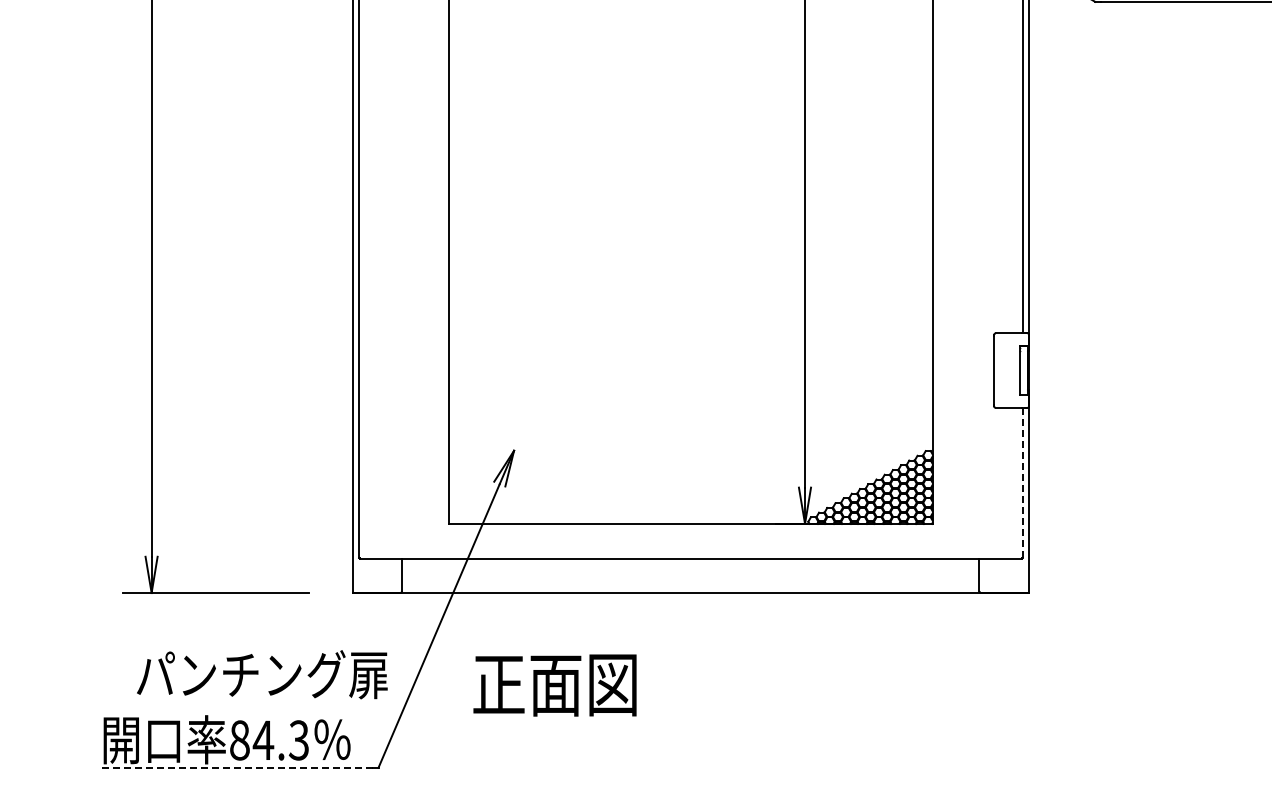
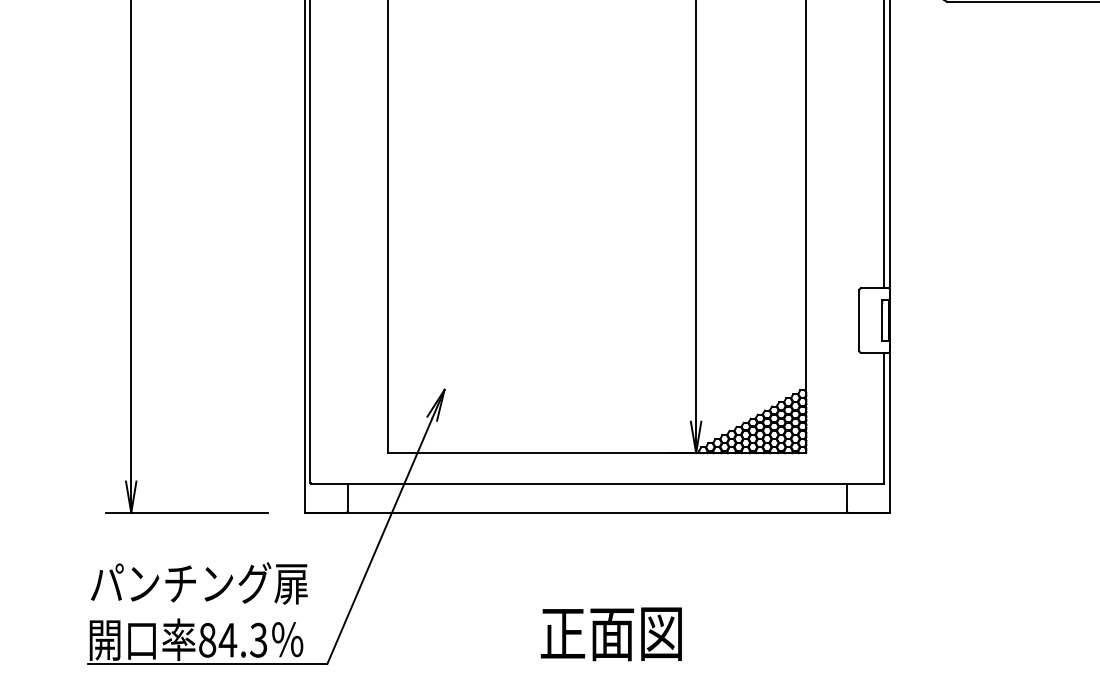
line: (1022, 482) -> (884, 417), dashed -> solid
text: (262, 674) -> (199, 583), moved
text: (554, 685) -> (610, 634), moved
line: (237, 767) -> (205, 663), dashed -> solid

